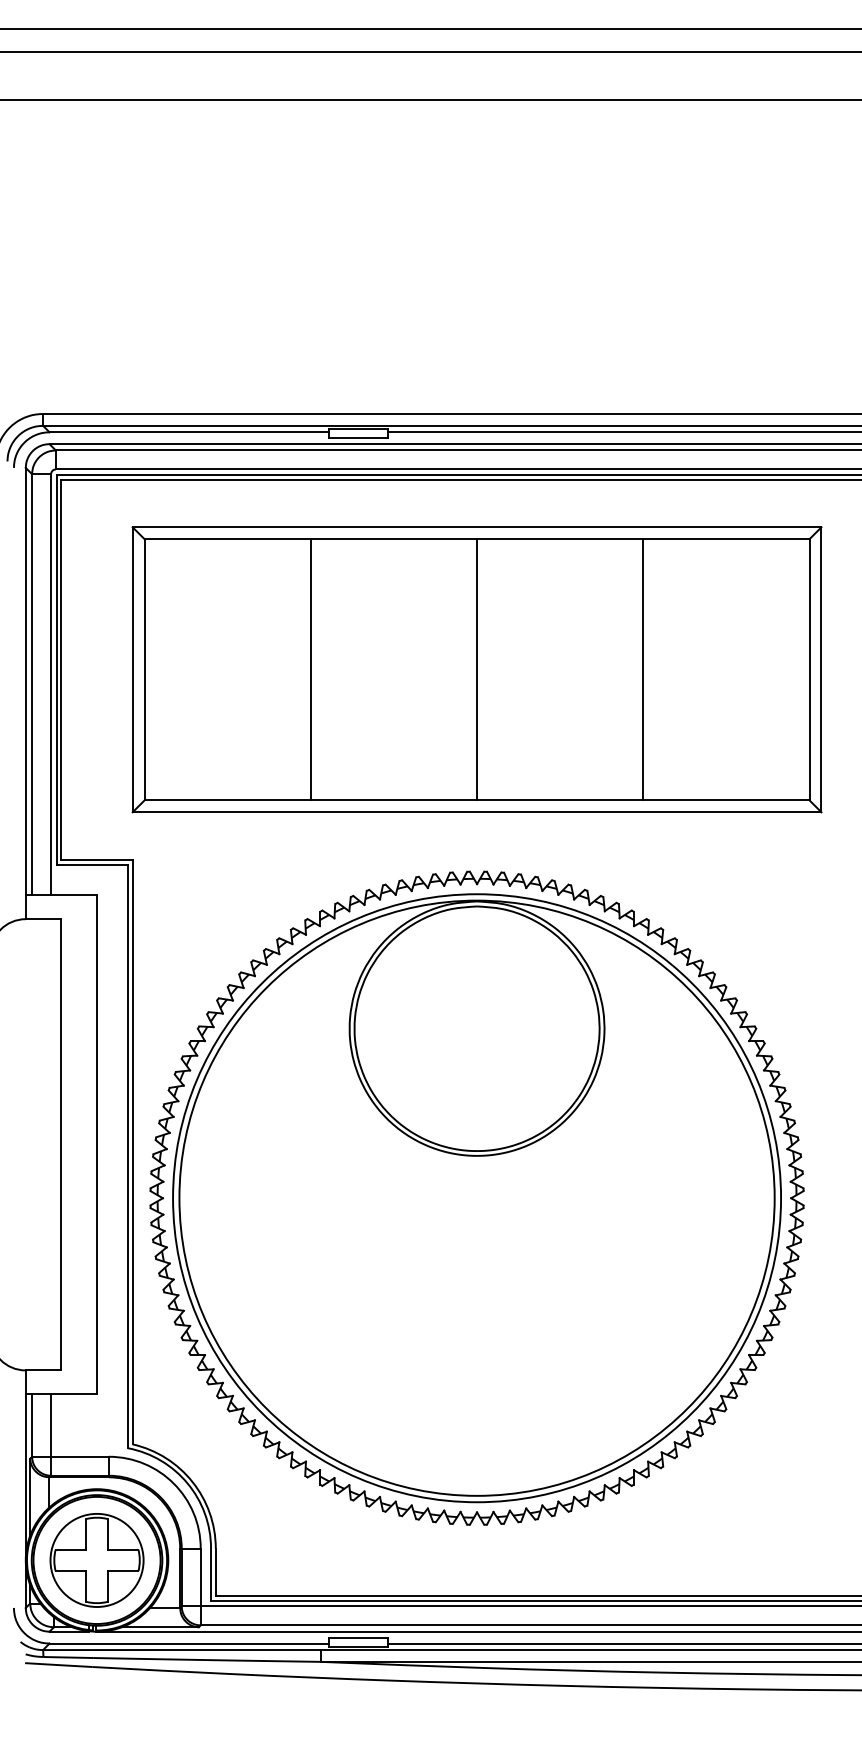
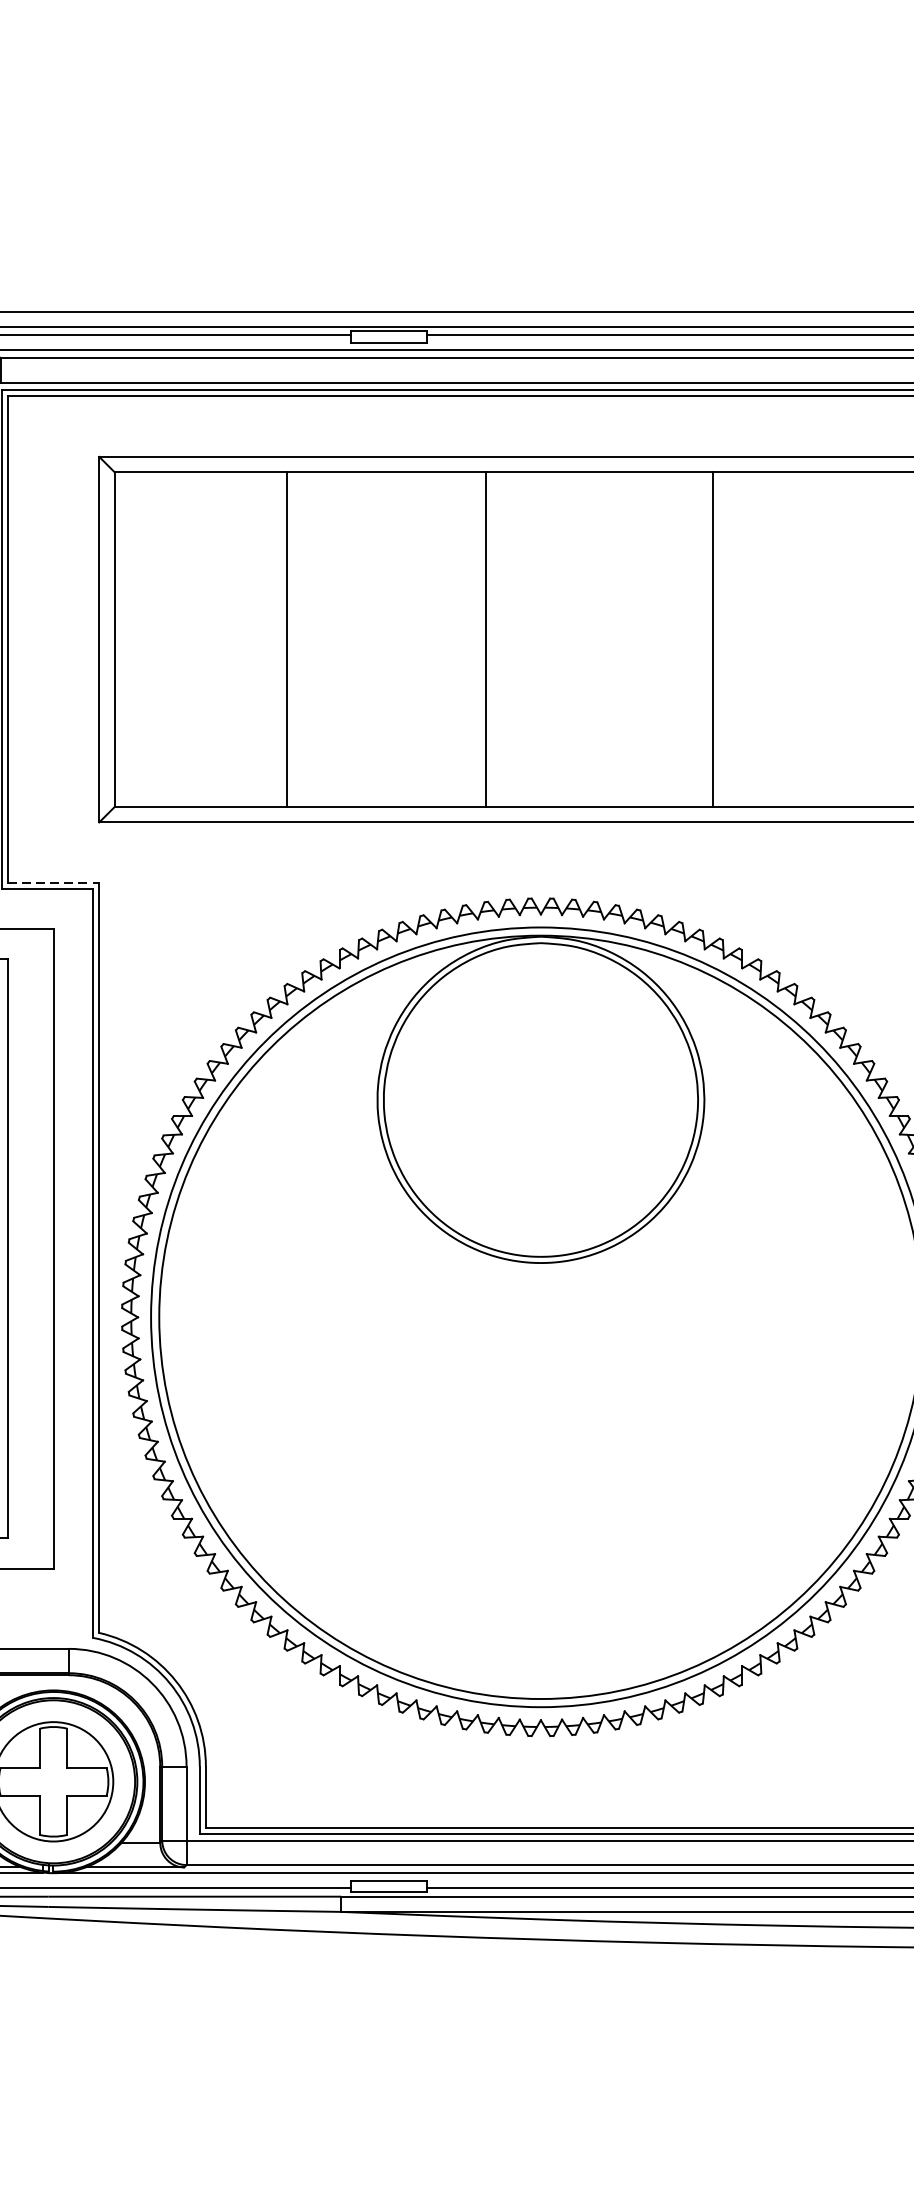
line: (310, 669) -> (286, 639), moved
line: (477, 669) -> (486, 639), moved
line: (643, 669) -> (713, 639), moved
line: (97, 859) -> (54, 882), solid -> dashed

